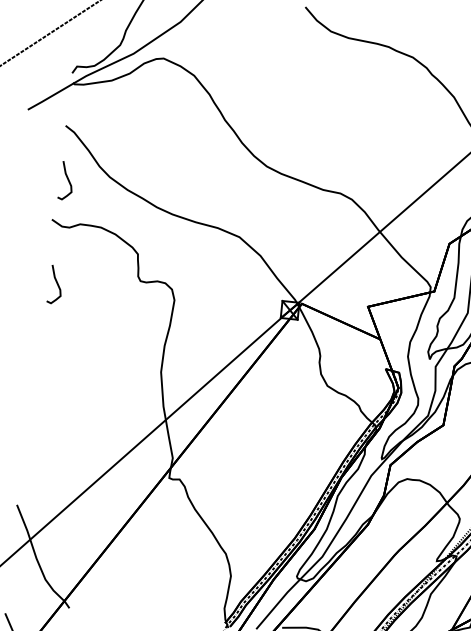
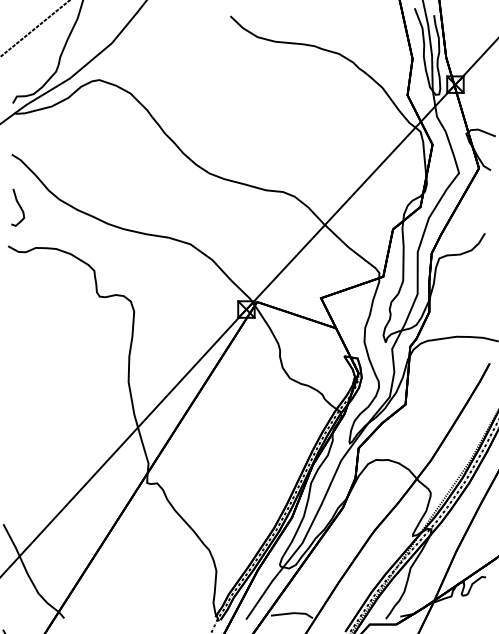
curve: (56, 284) -> (19, 308), removed

